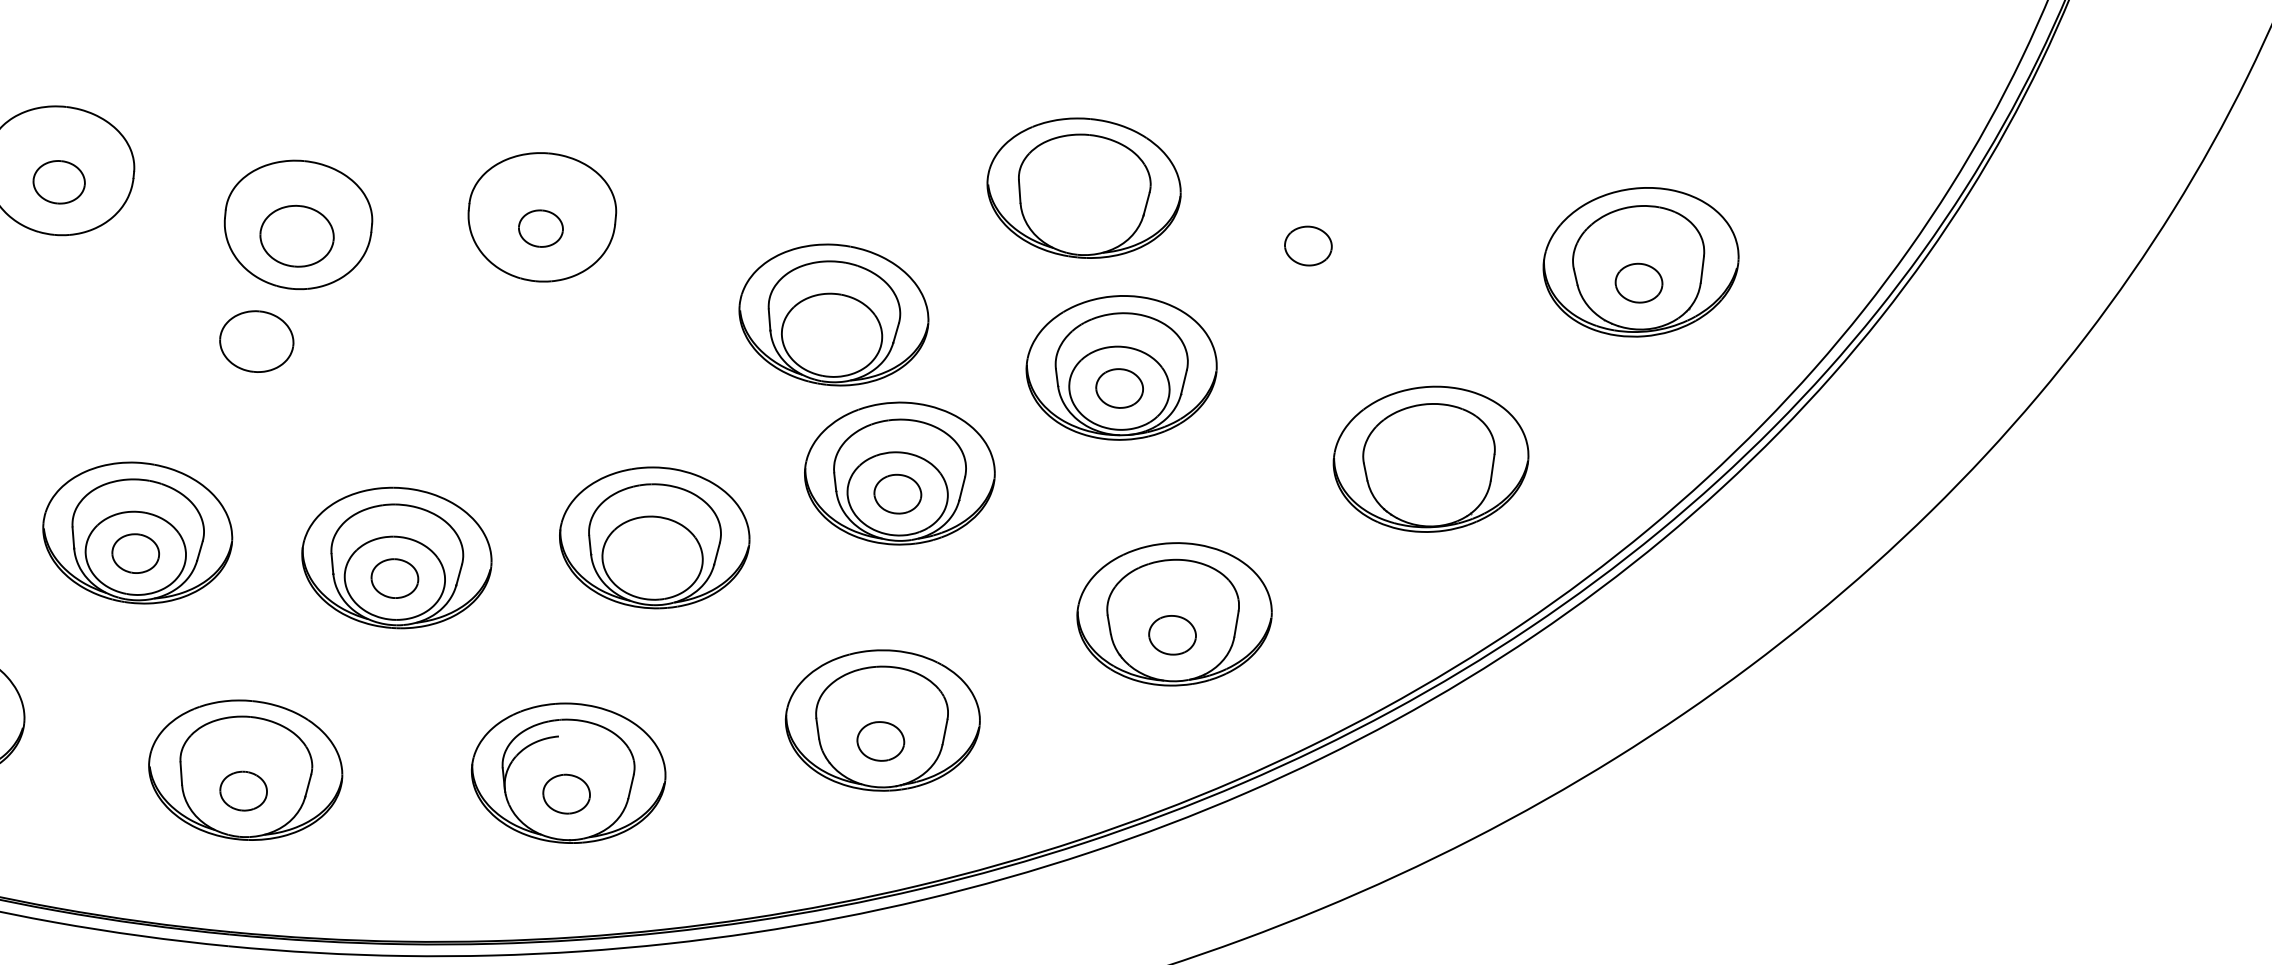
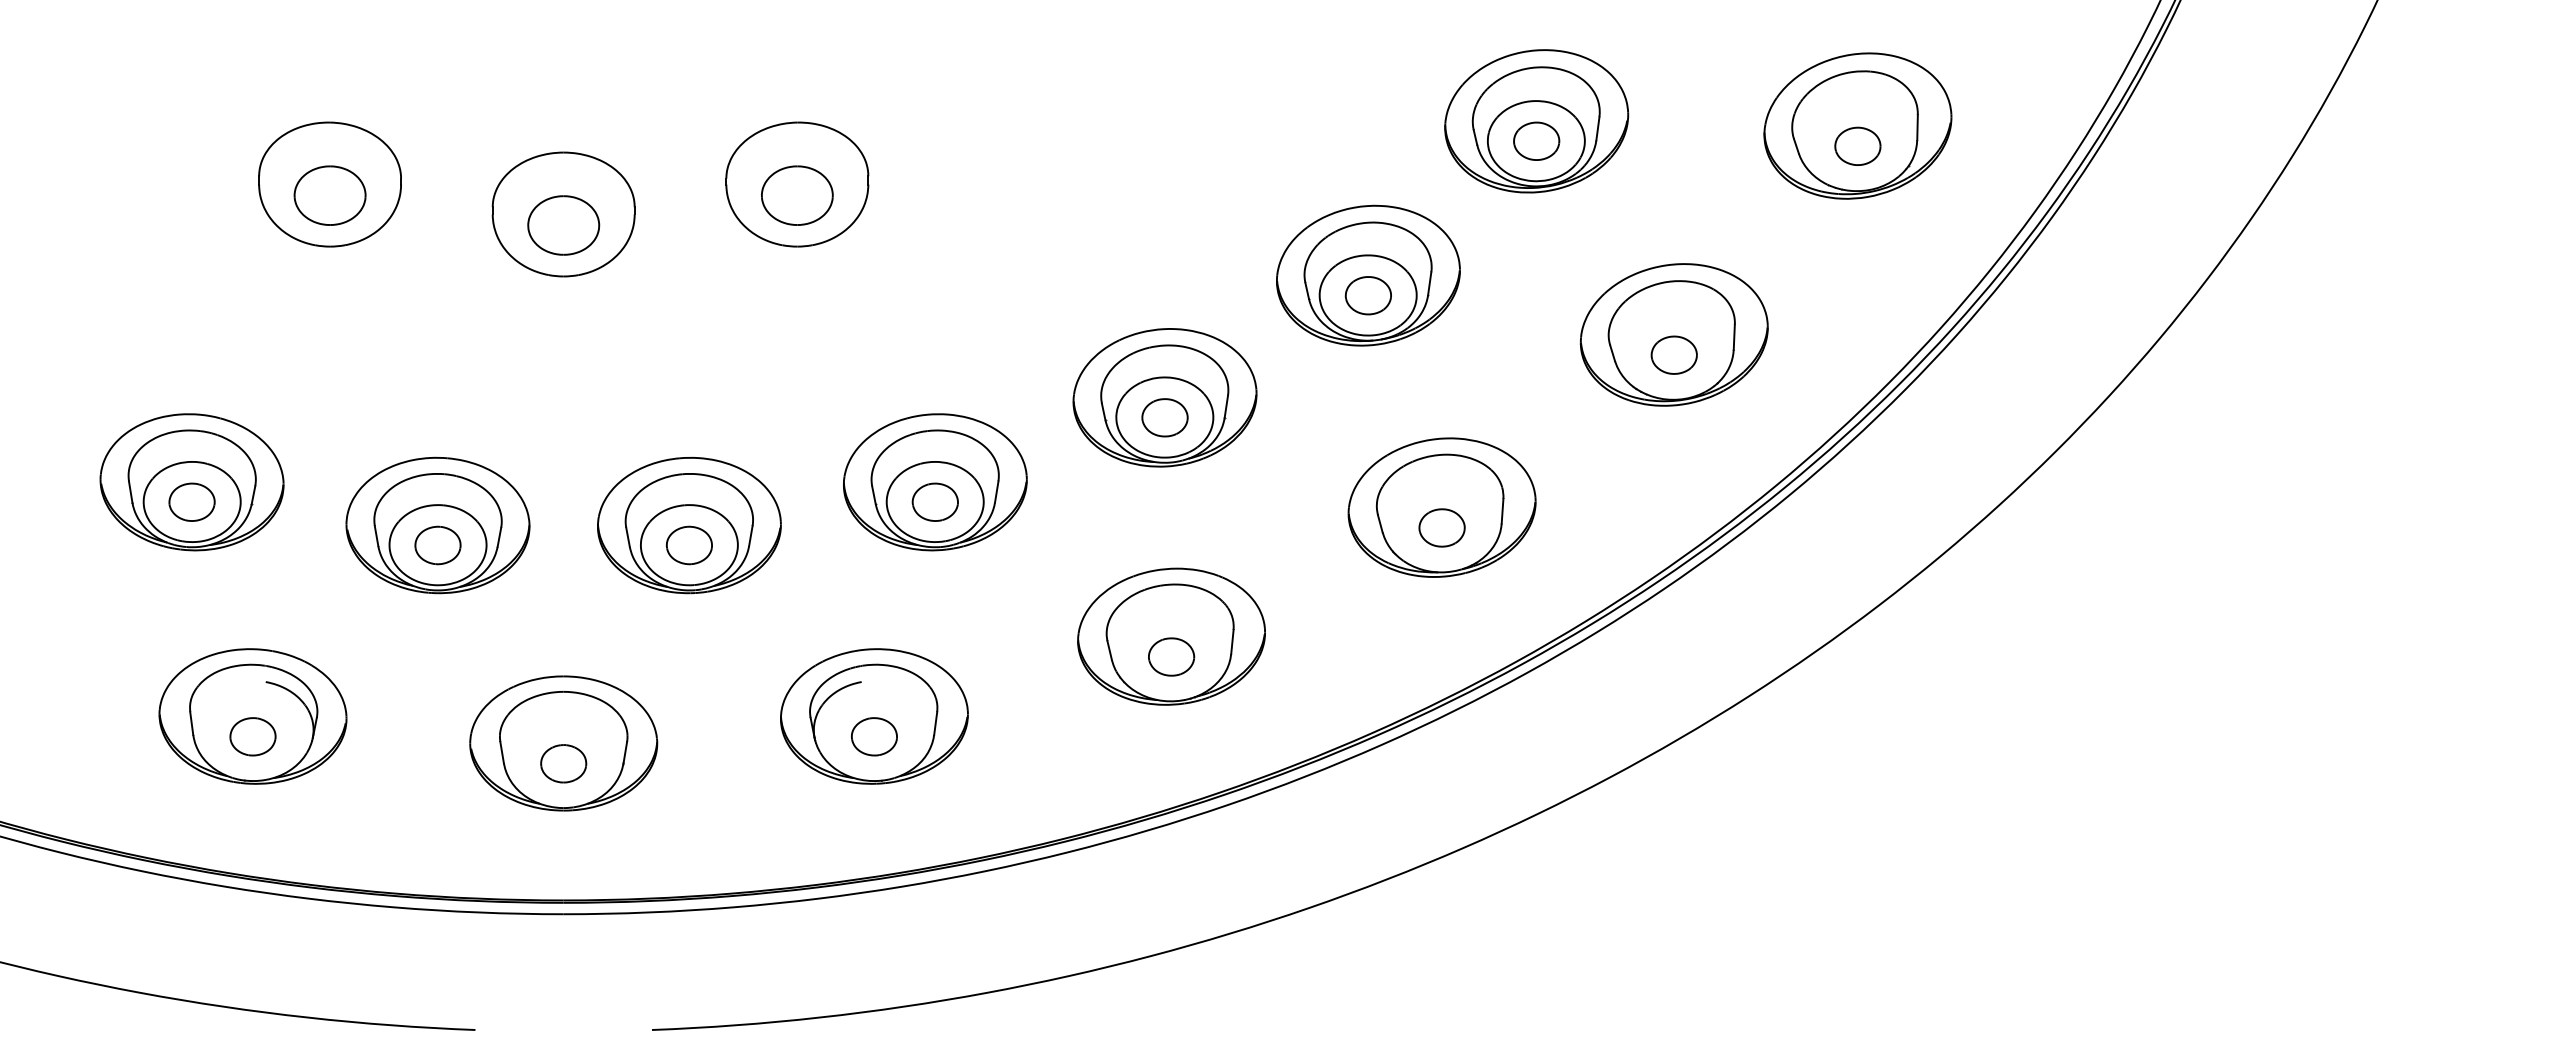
part: (58, 182) -> (329, 195), size x1.43
part: (1083, 188) -> (1315, 106), removed
part: (1310, 225) -> (1536, 121), added
part: (541, 228) -> (797, 195), size x1.67
part: (833, 314) -> (1086, 251), removed
part: (256, 341) -> (534, 330), removed
part: (1428, 479) -> (1673, 354), added
part: (651, 557) -> (934, 501), added

